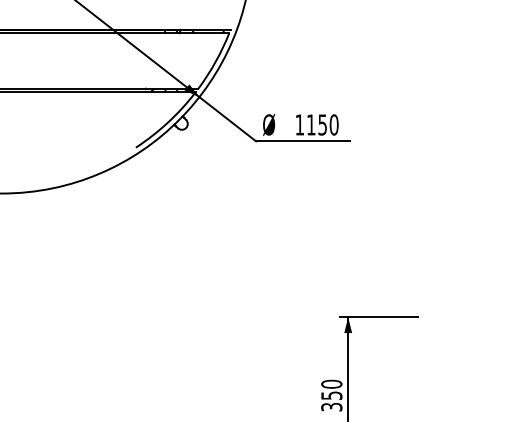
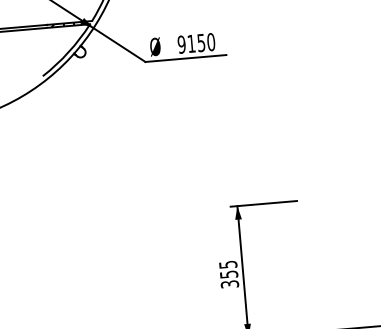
text: (299, 124) -> (181, 44), 1150 -> 9150
text: (331, 383) -> (227, 264), 350 -> 355

